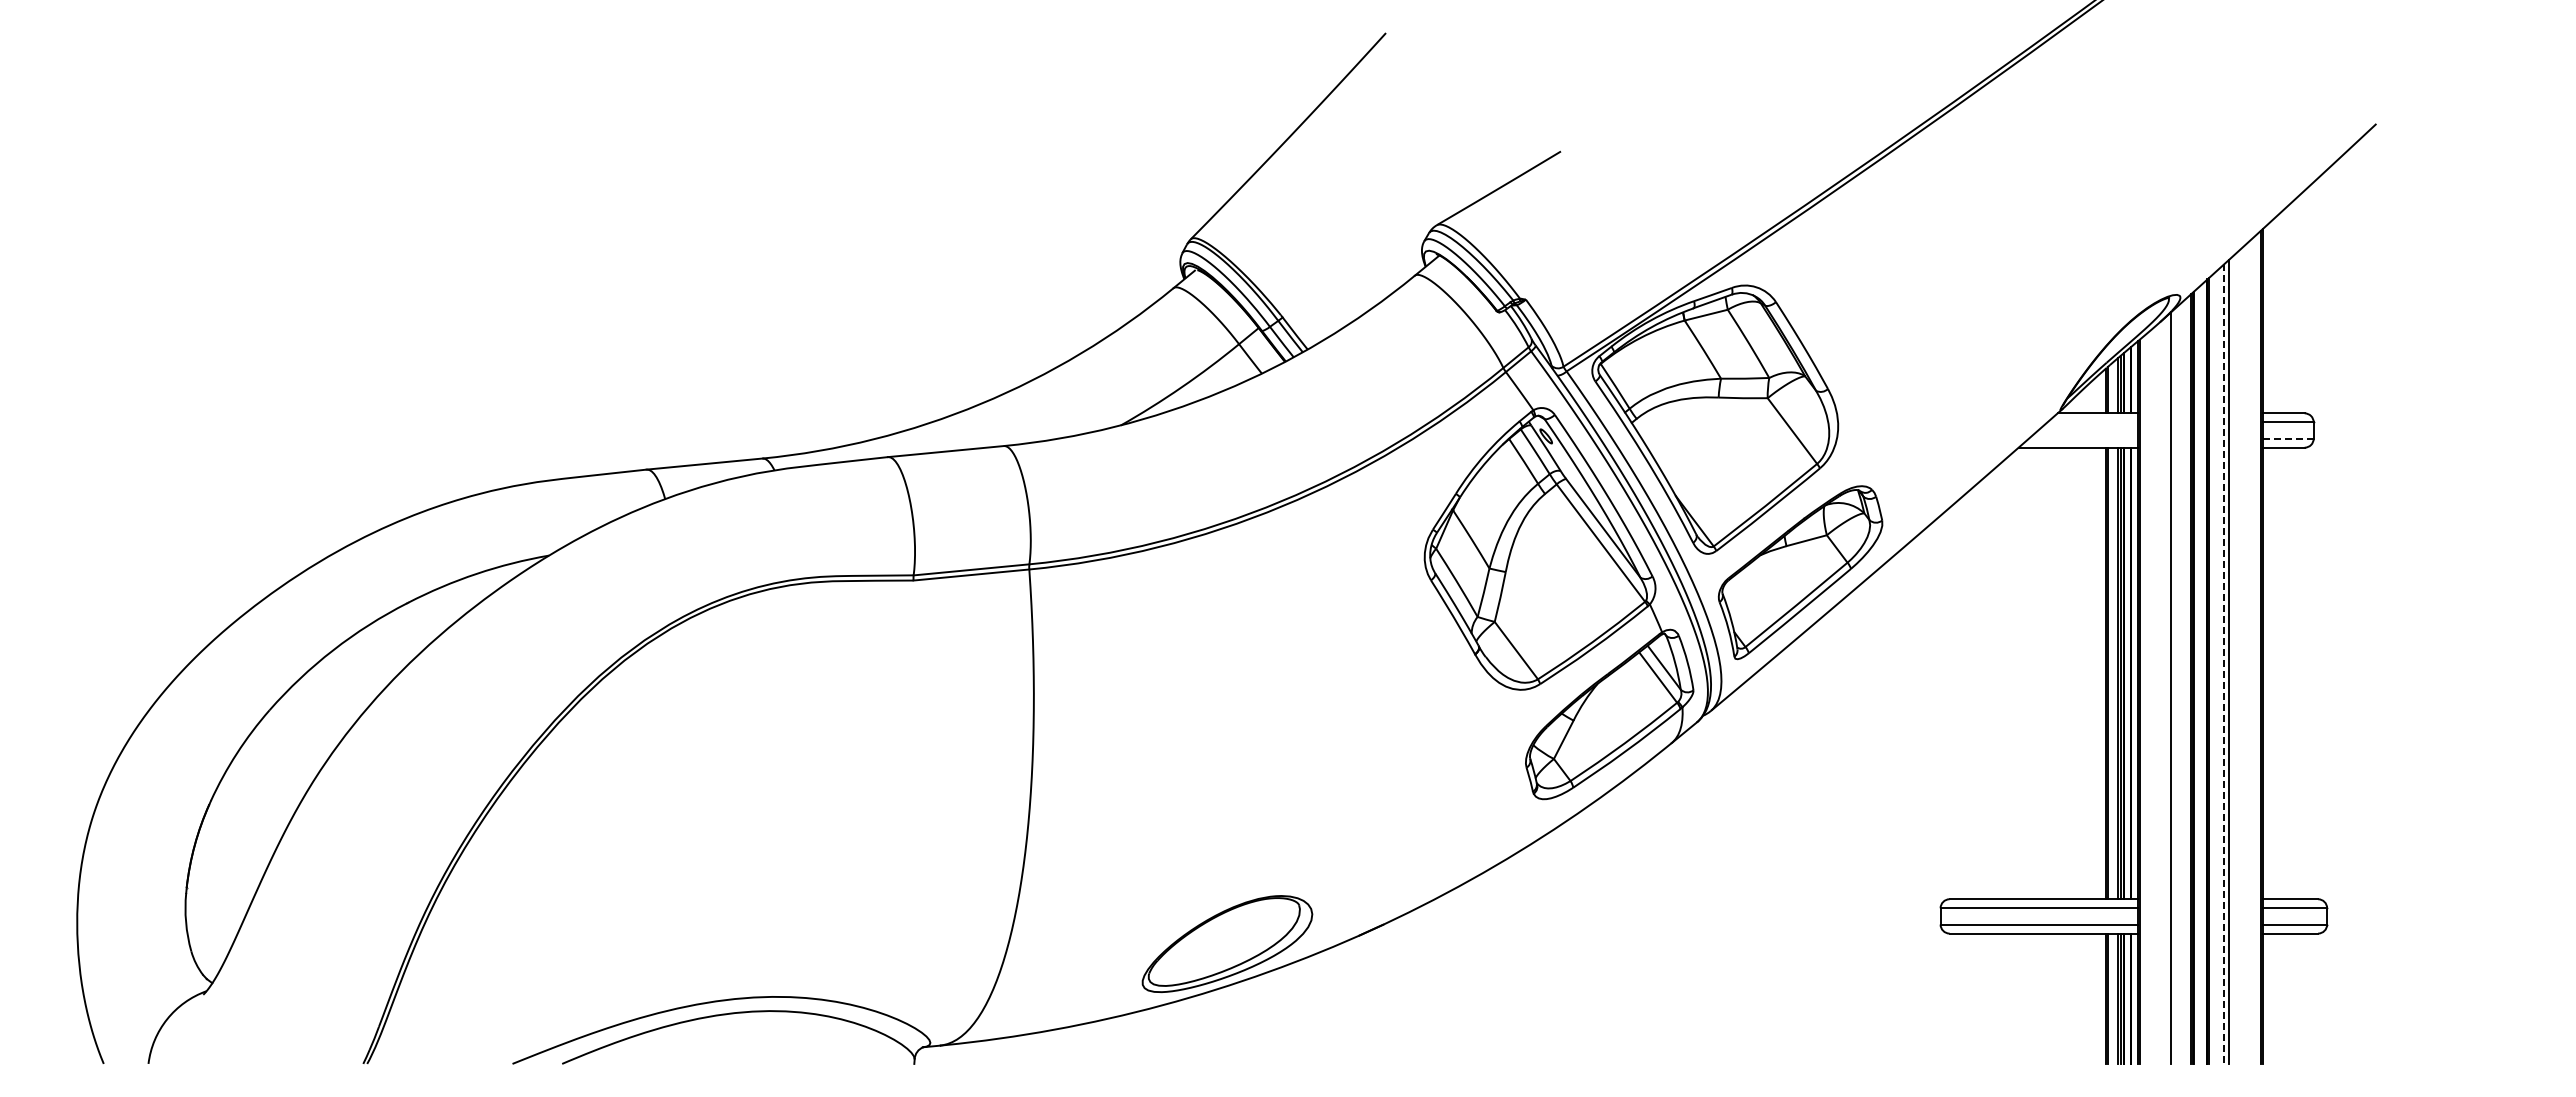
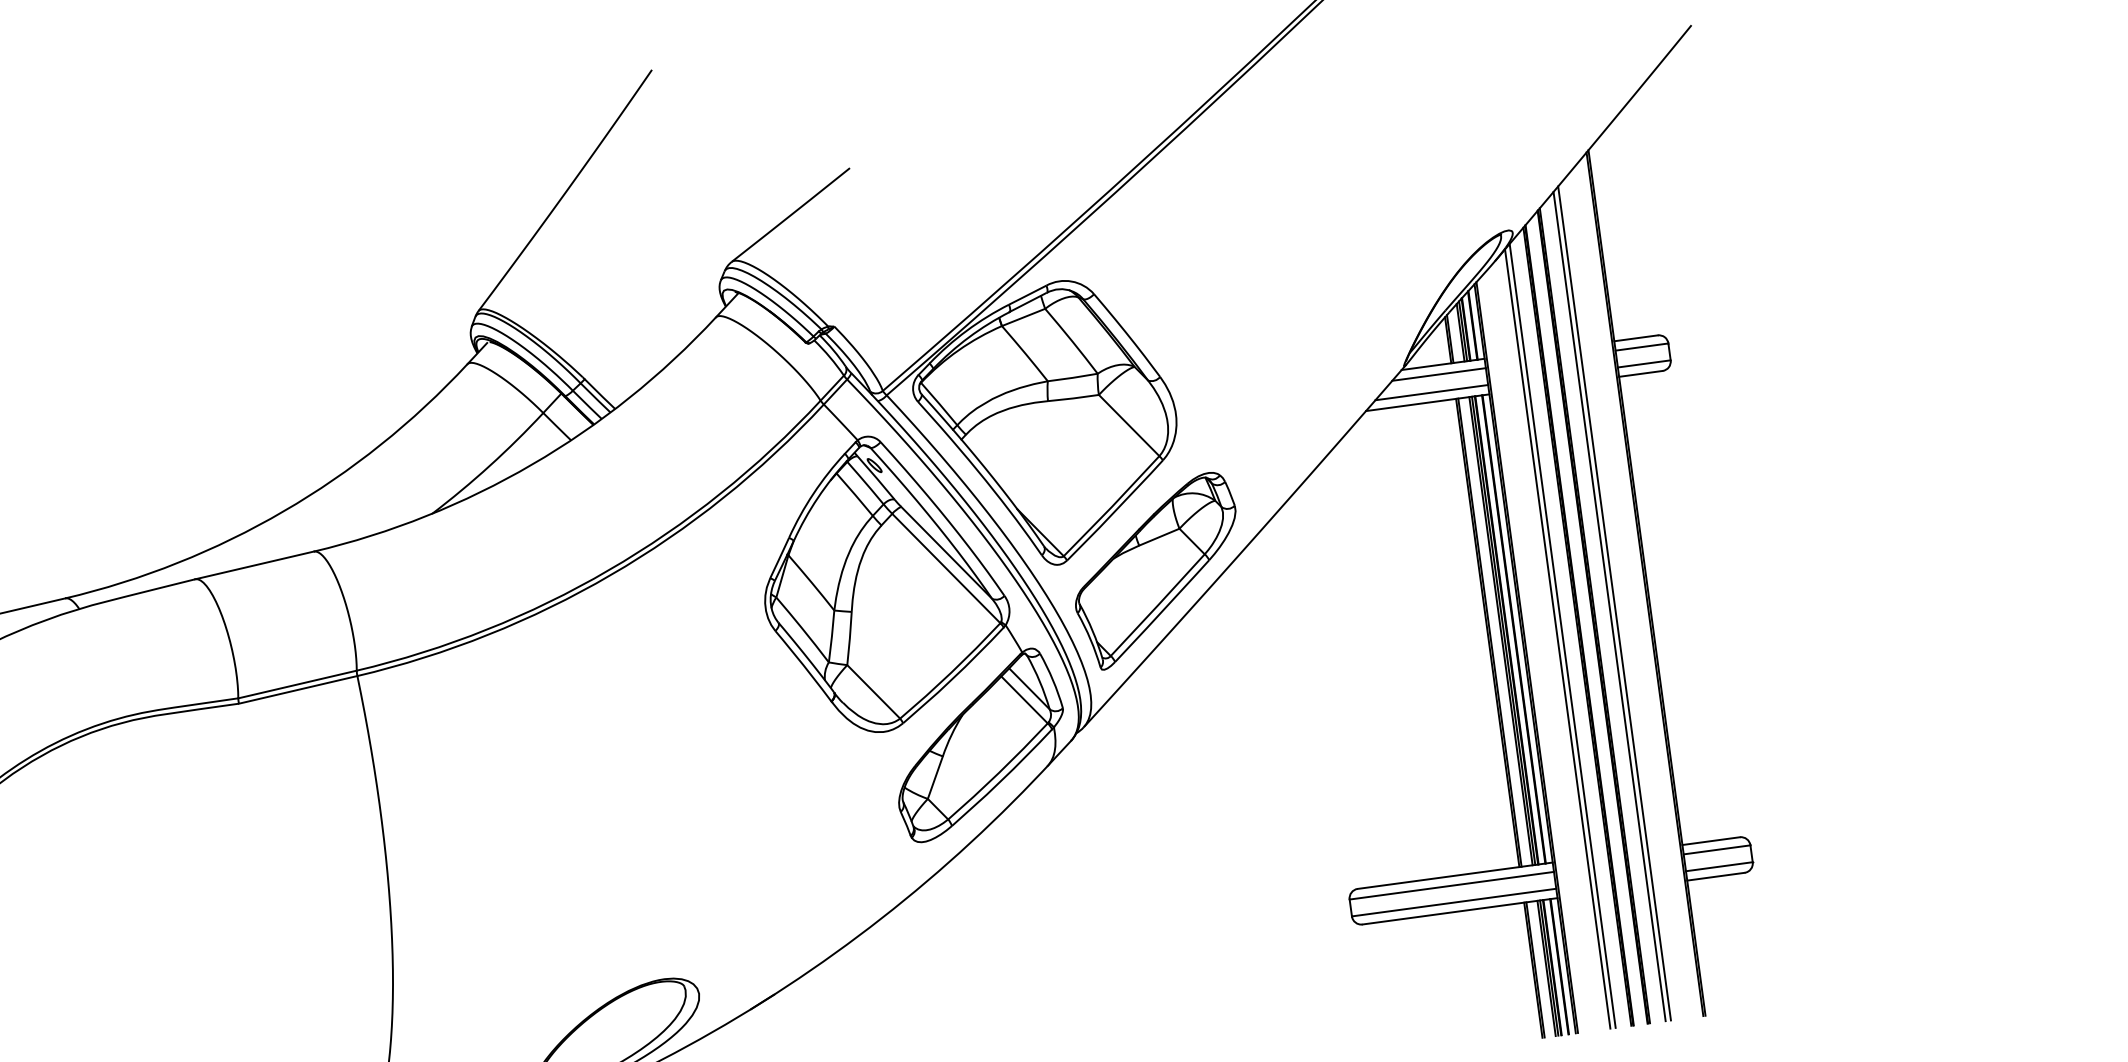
line: (2092, 422) -> (1439, 374), added
line: (2082, 438) -> (1430, 392), added
line: (2288, 438) -> (1644, 363), dashed -> solid
line: (2224, 664) -> (1609, 606), dashed -> solid
line: (2176, 685) -> (1563, 635), added

